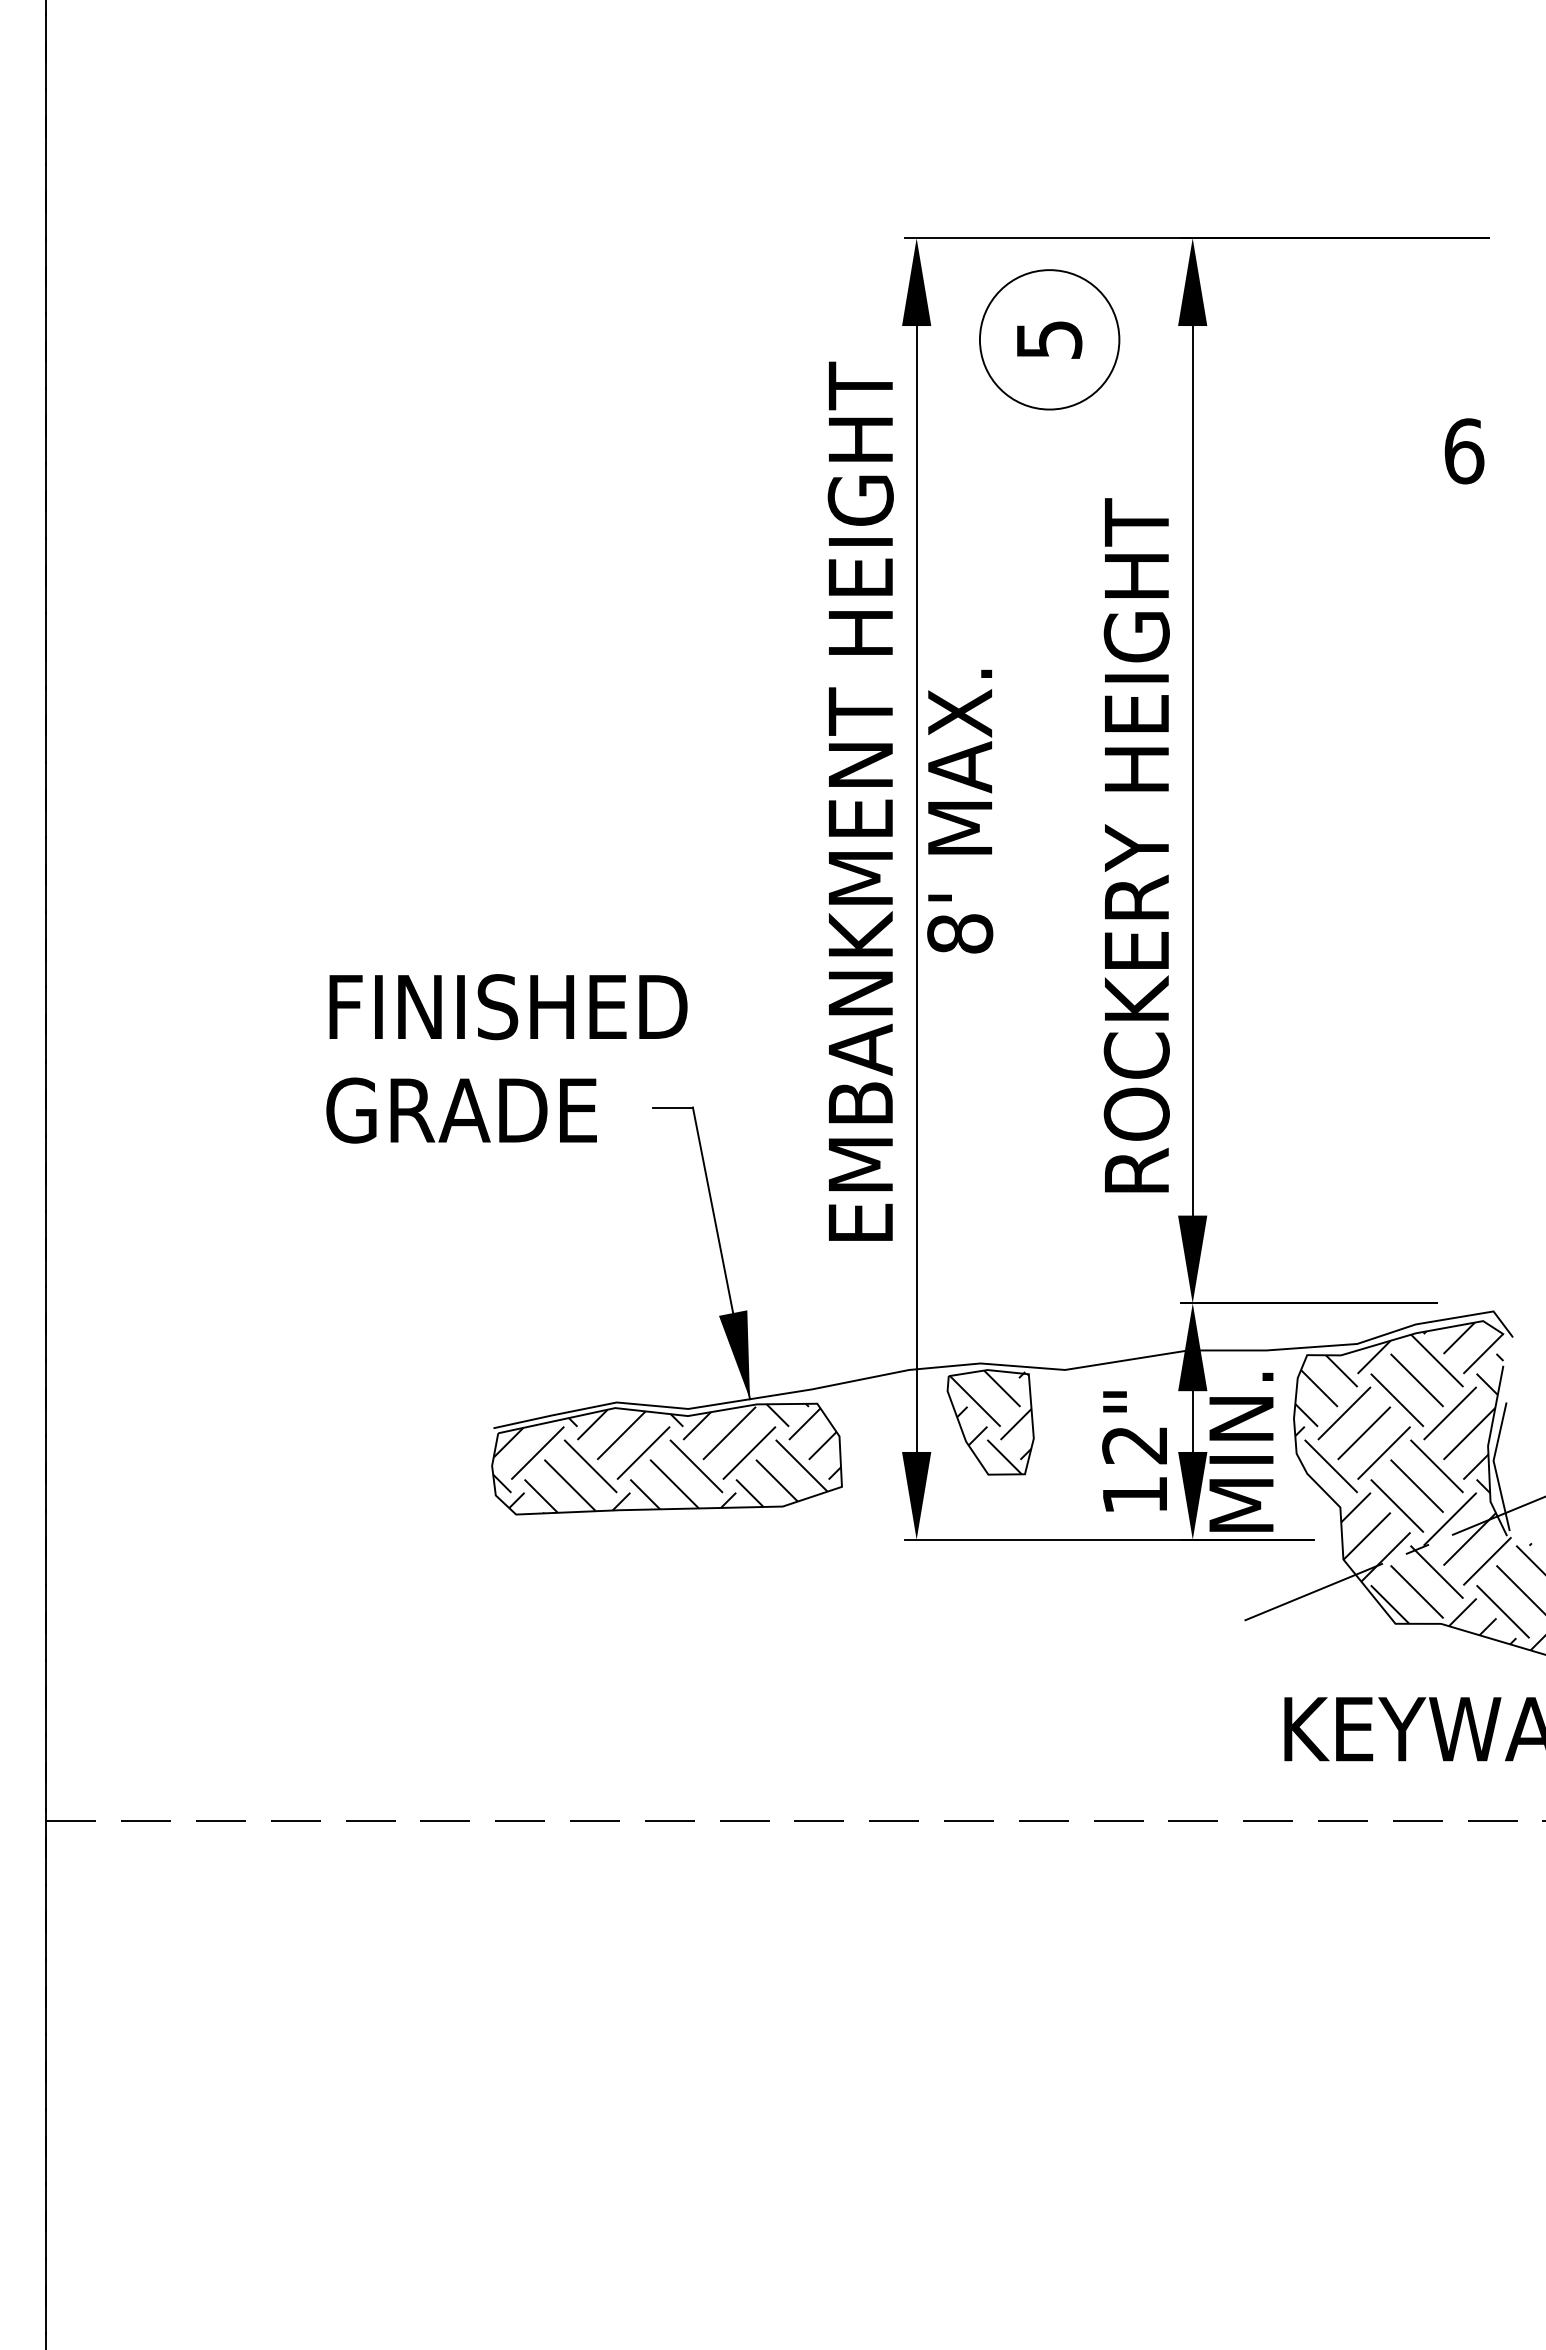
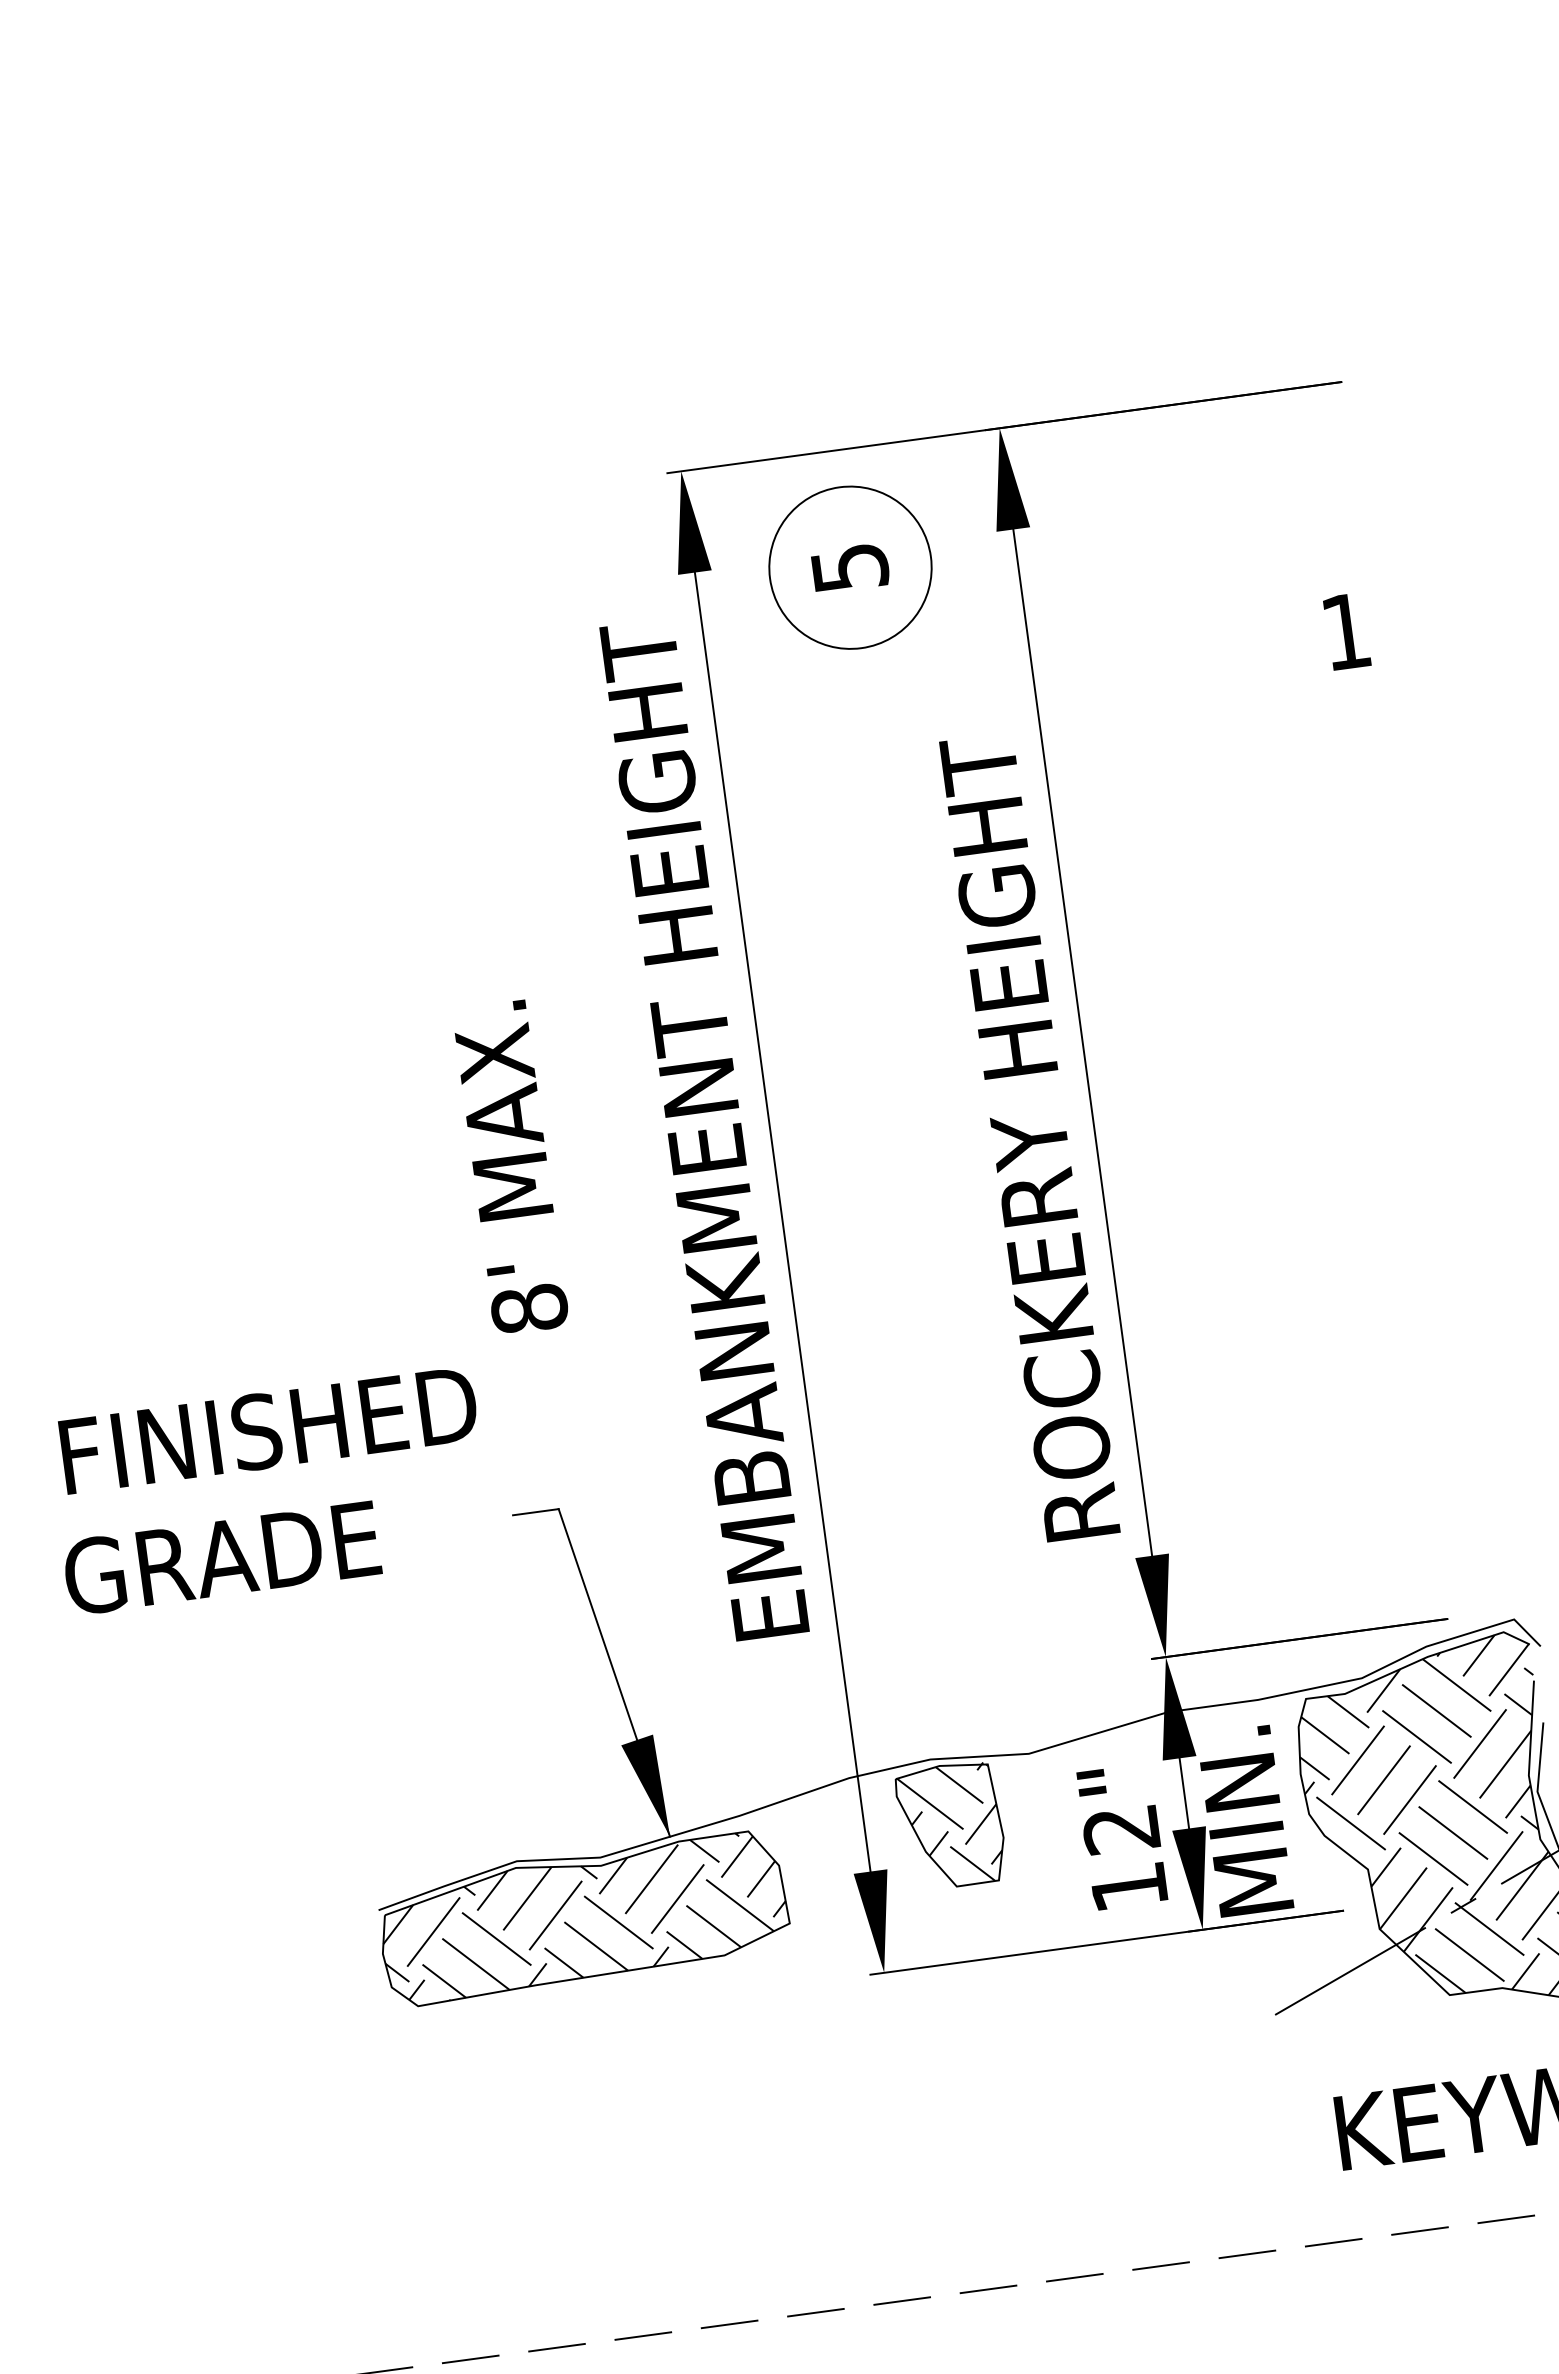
text: (1464, 451) -> (1346, 631), 6 -> 1
text: (960, 811) -> (510, 1167), moved
text: (508, 1007) -> (269, 1430), moved
text: (461, 1110) -> (221, 1558), moved

